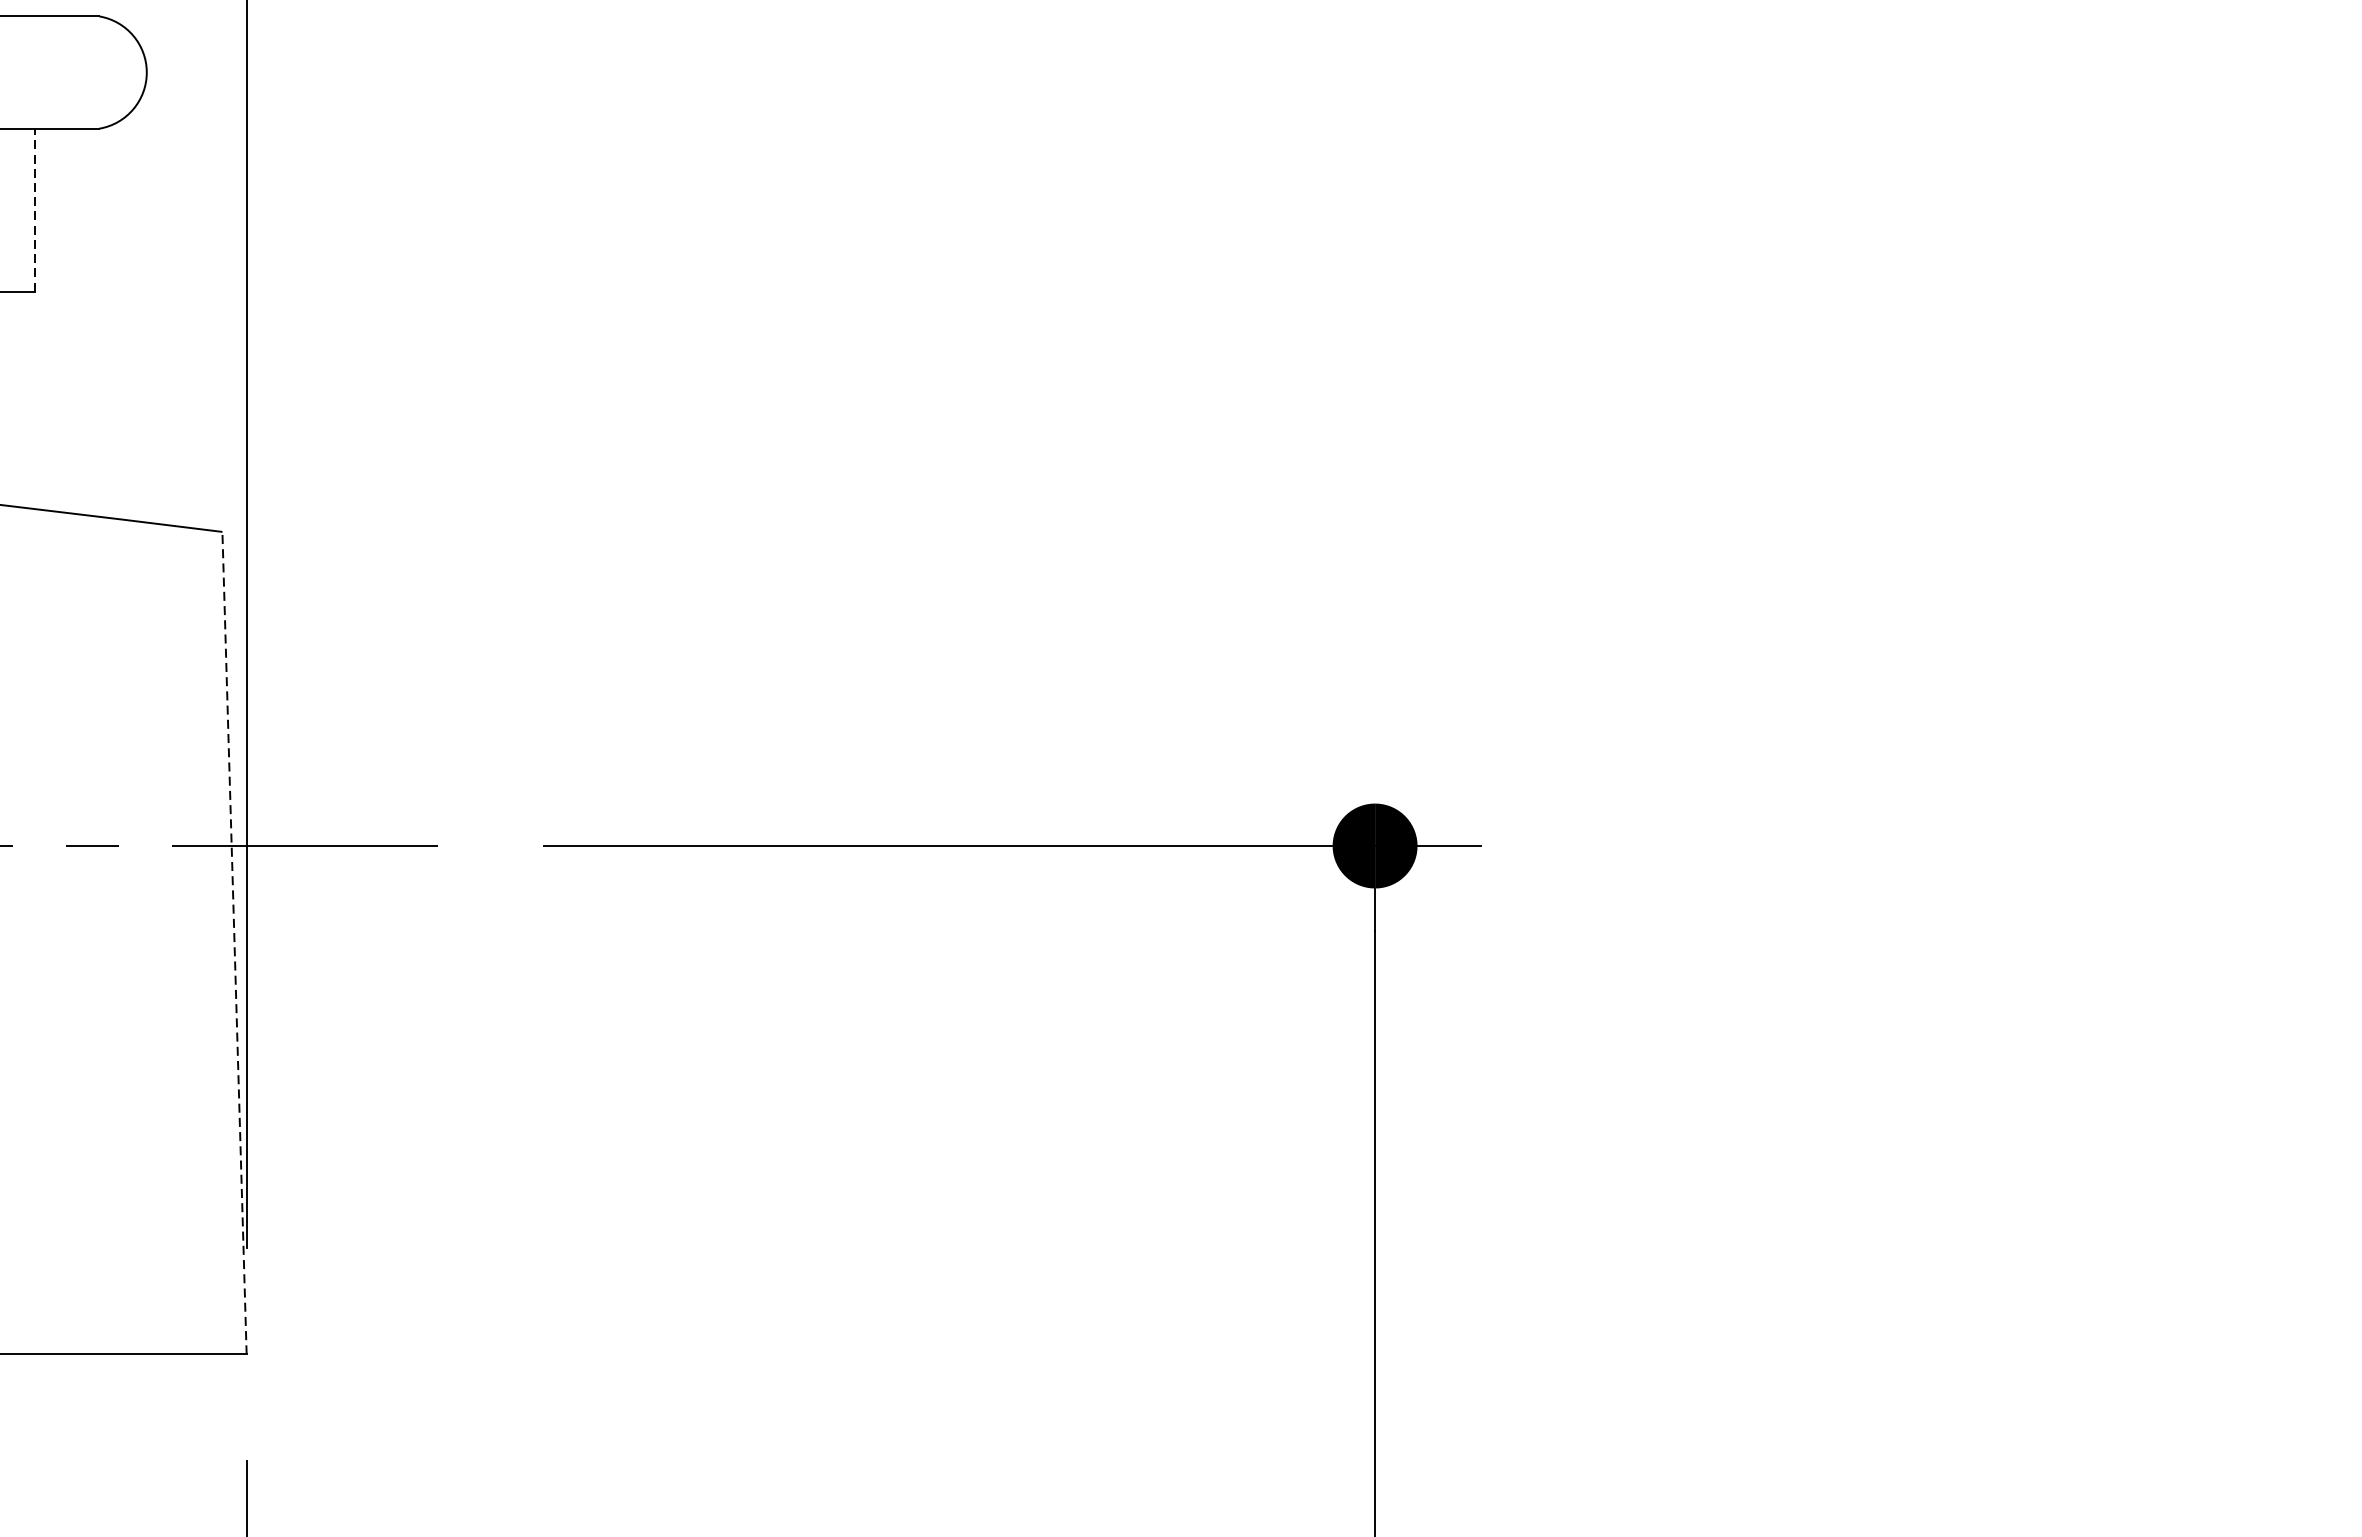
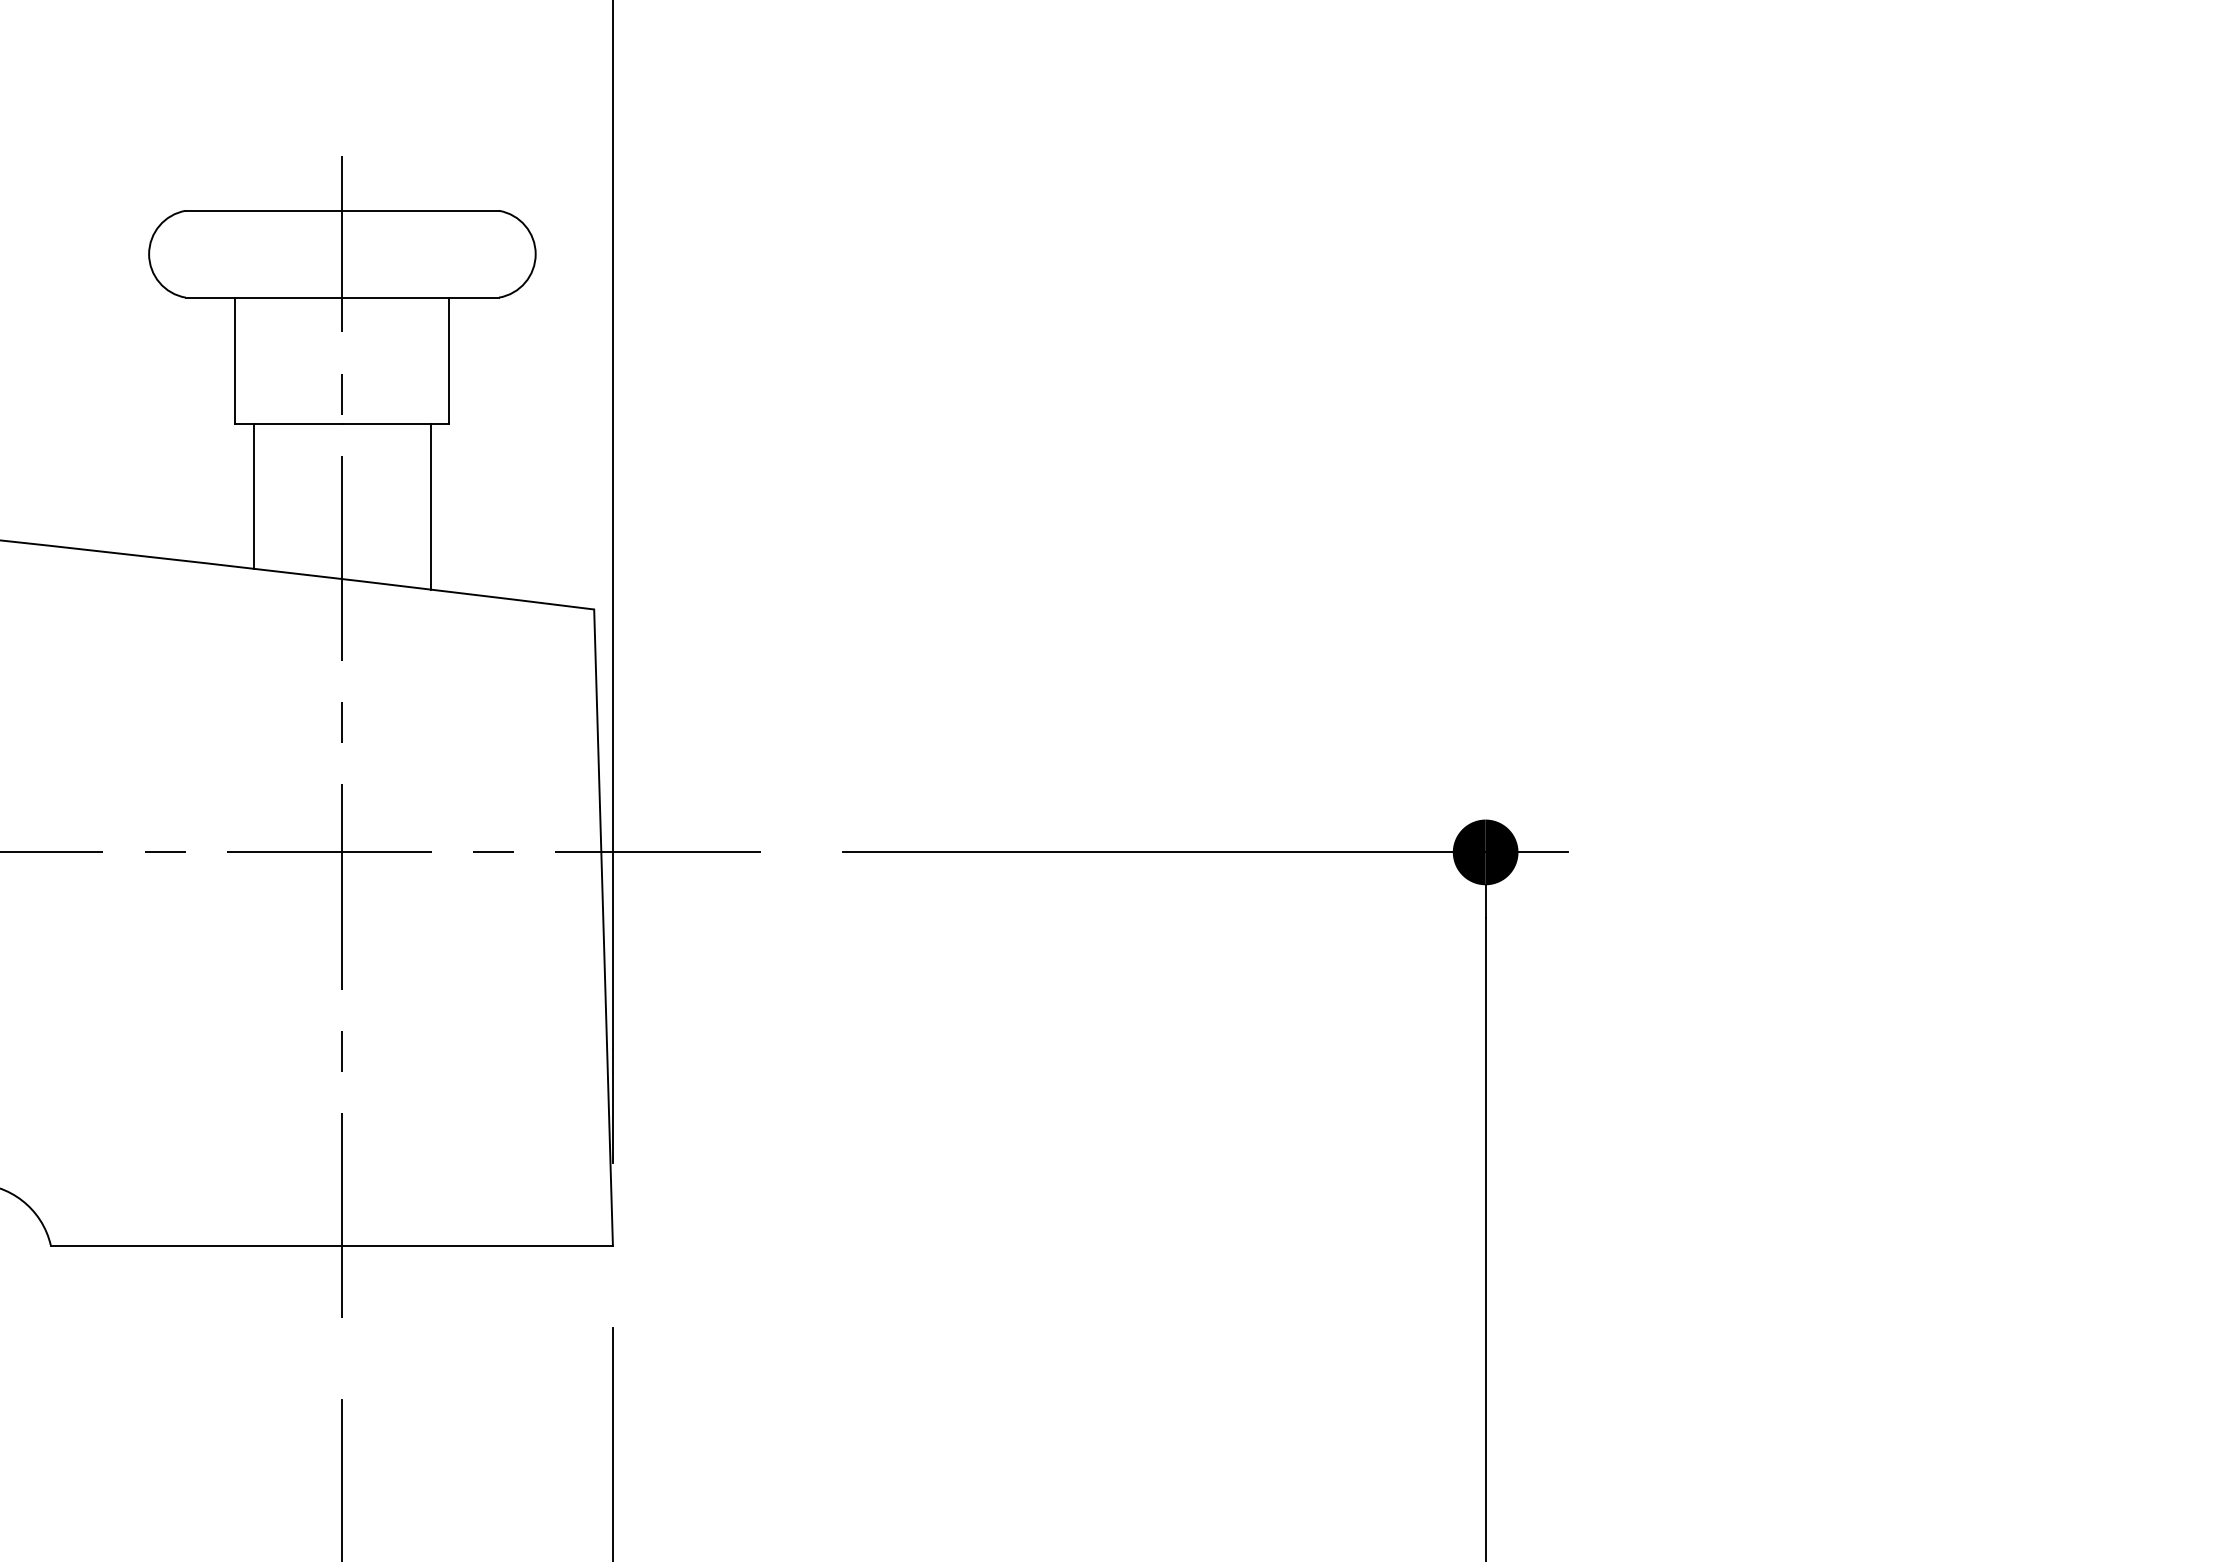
line: (35, 209) -> (449, 360), dashed -> solid
line: (10, 398) -> (430, 506), added
line: (234, 943) -> (603, 927), dashed -> solid

